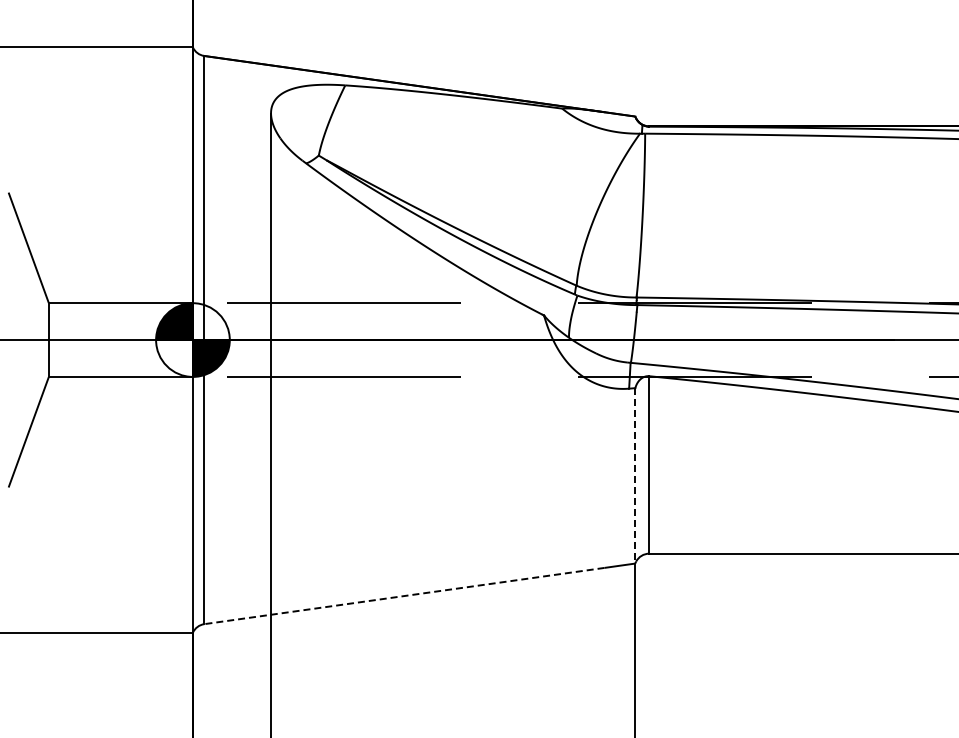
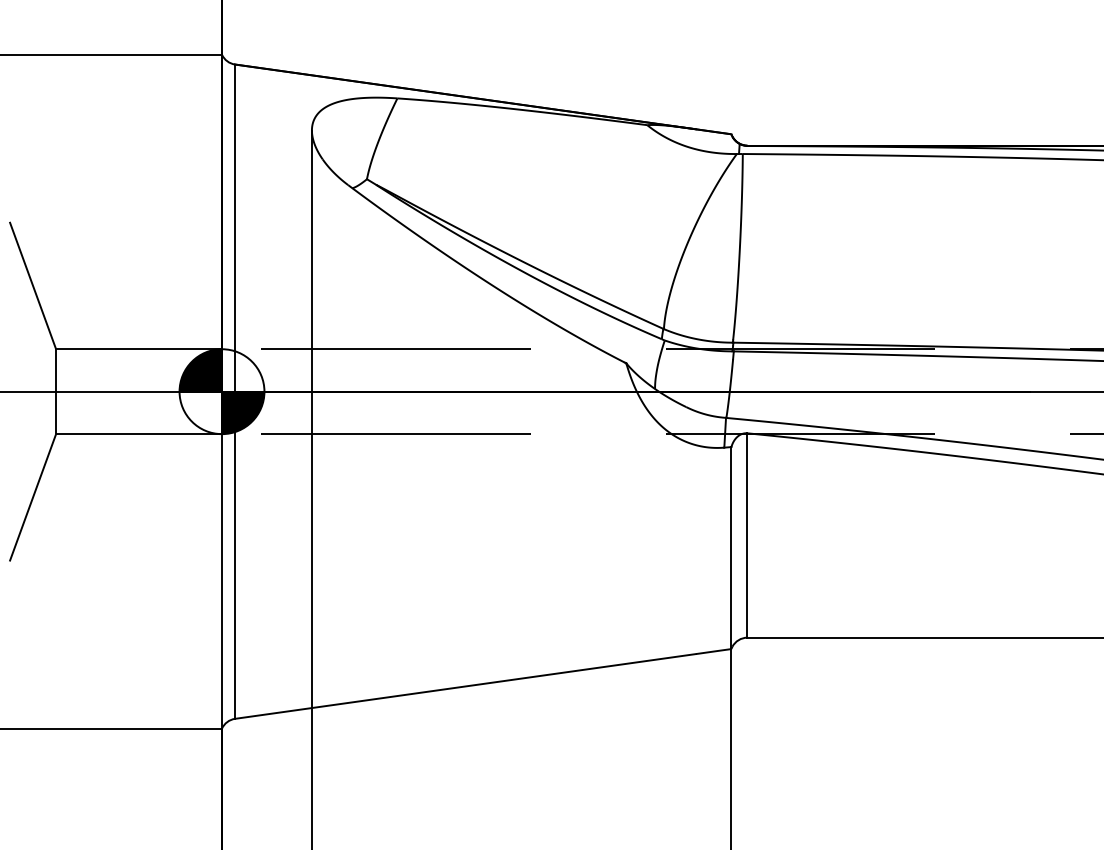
line: (635, 475) -> (731, 547), dashed -> solid
line: (403, 596) -> (464, 686), dashed -> solid

